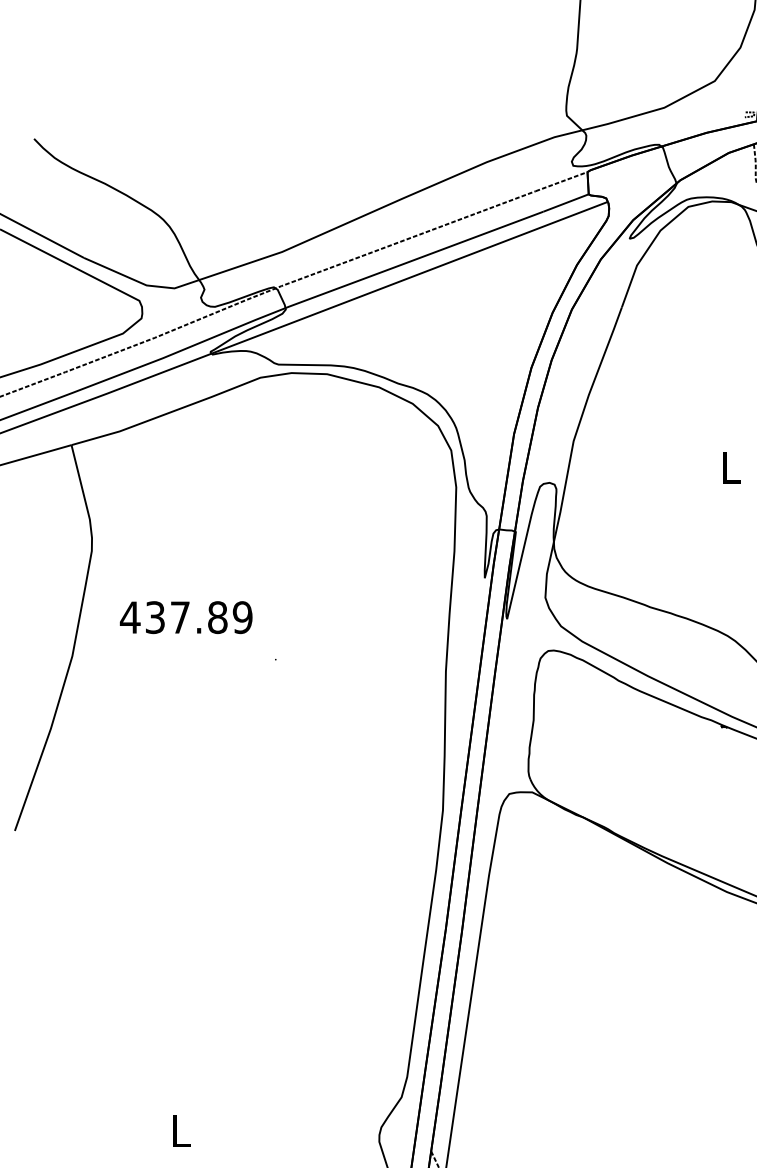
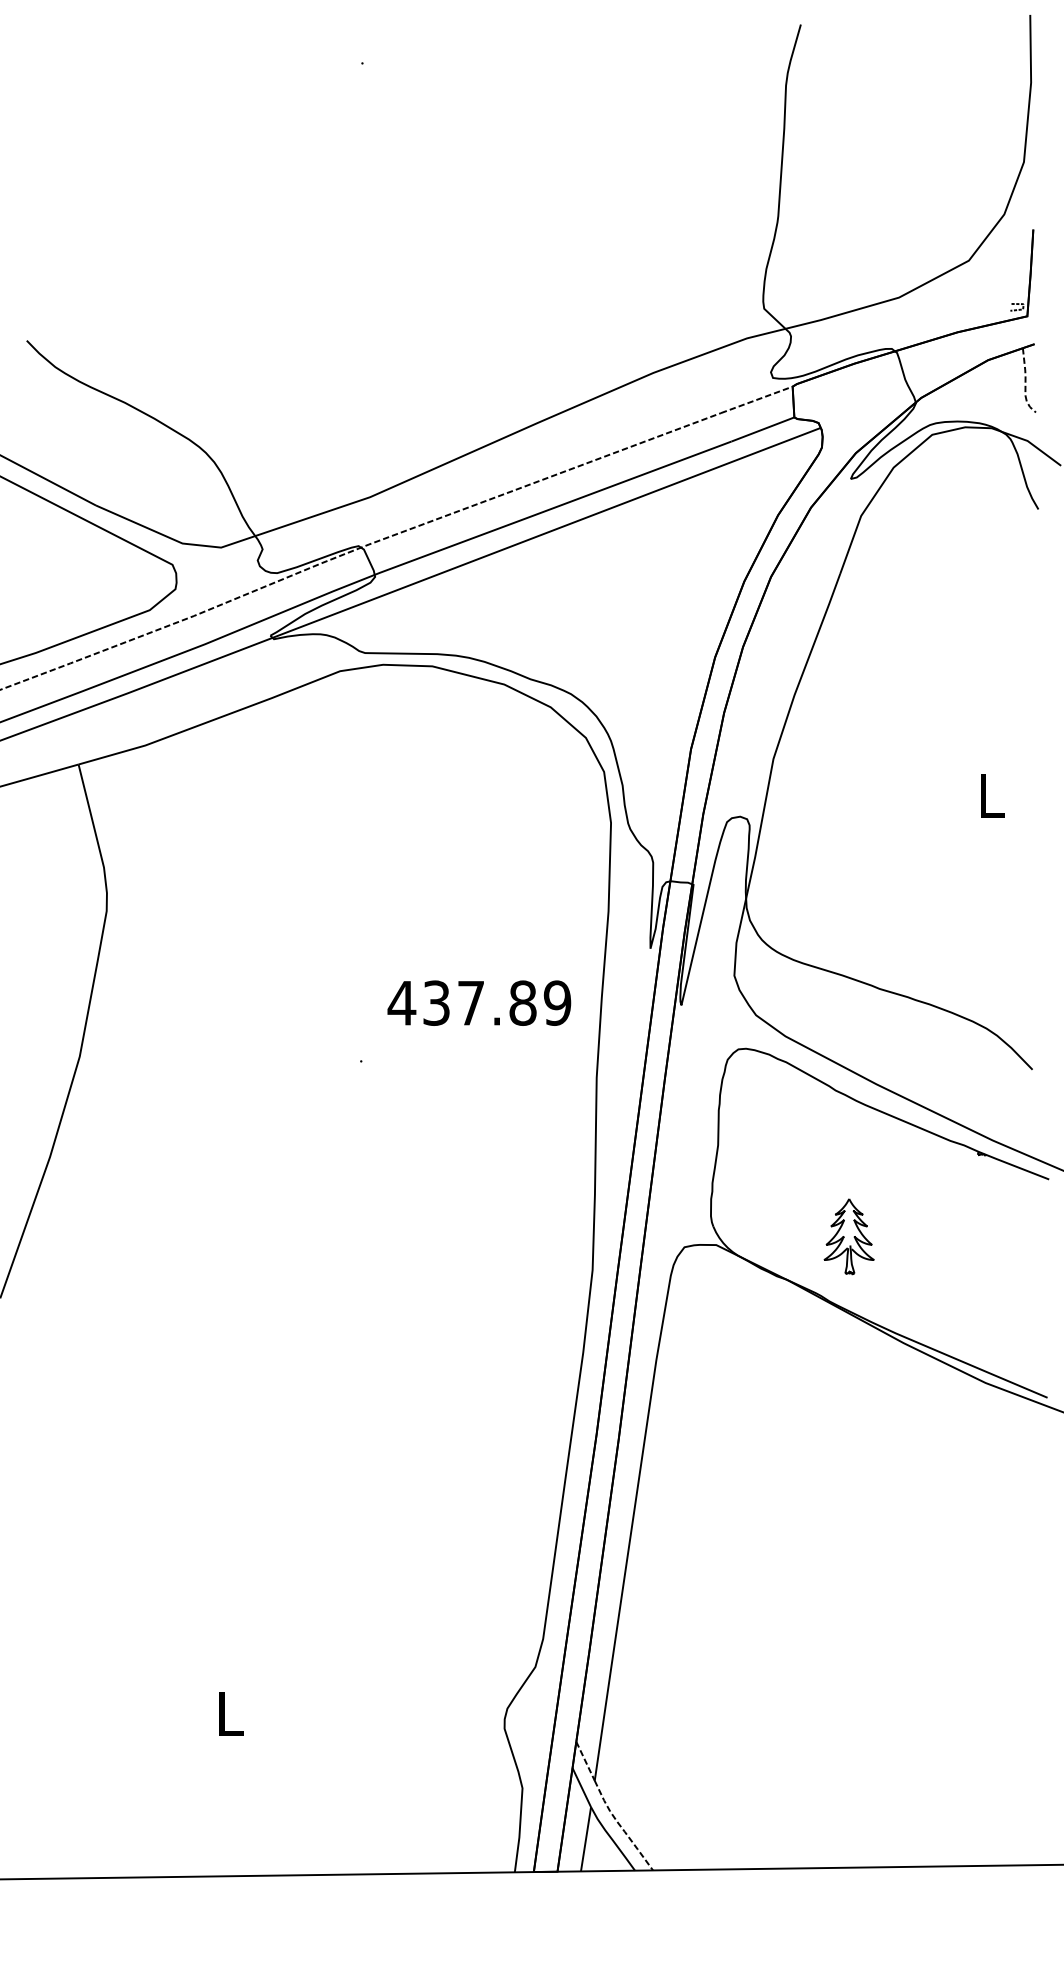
text: (186, 617) -> (479, 1002), moved
part: (627, 786) -> (848, 1236), added

